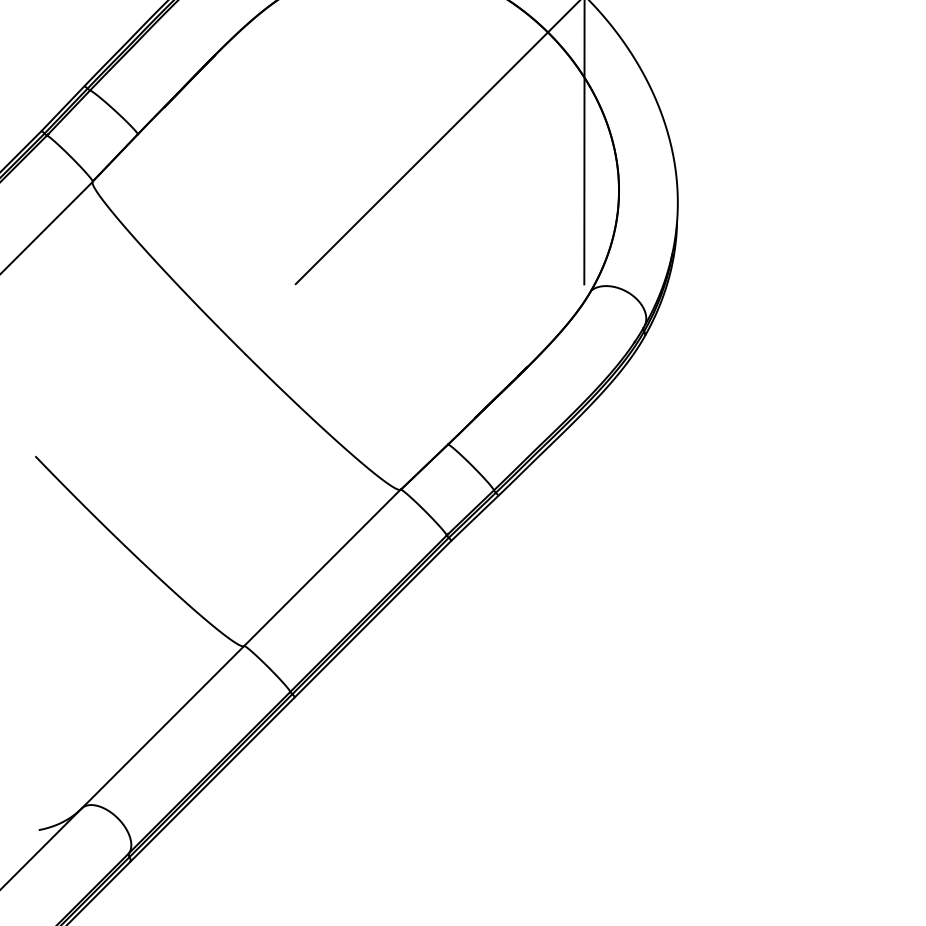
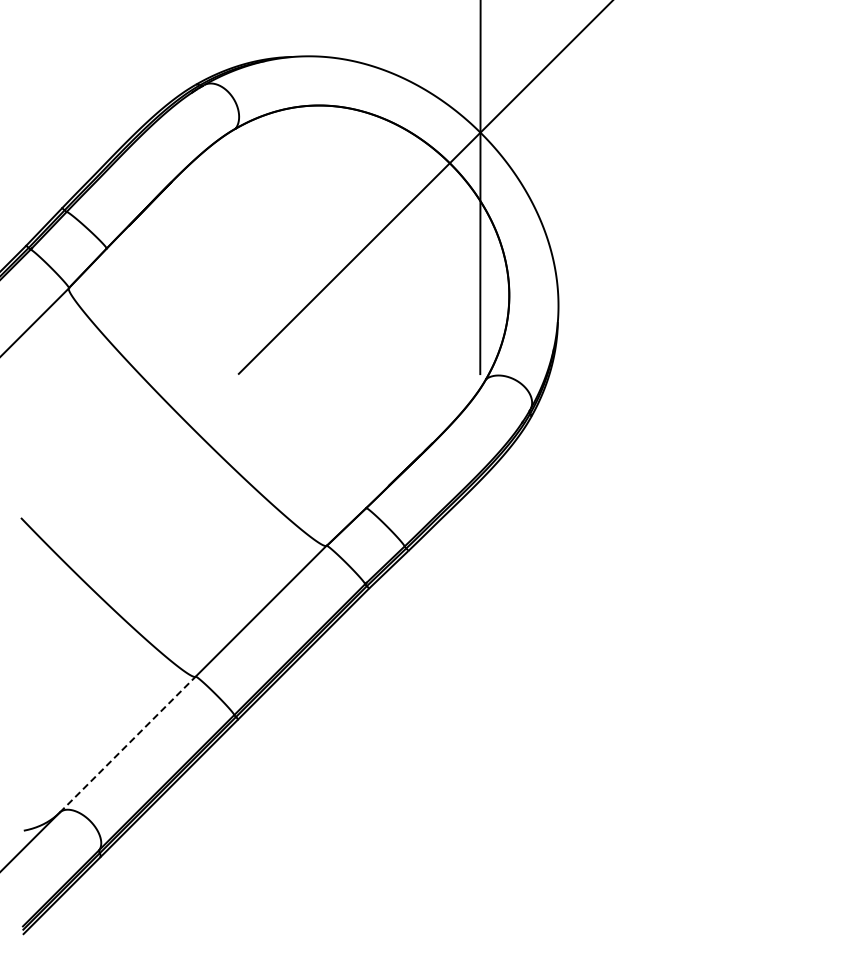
line: (163, 727) -> (128, 744), solid -> dashed

